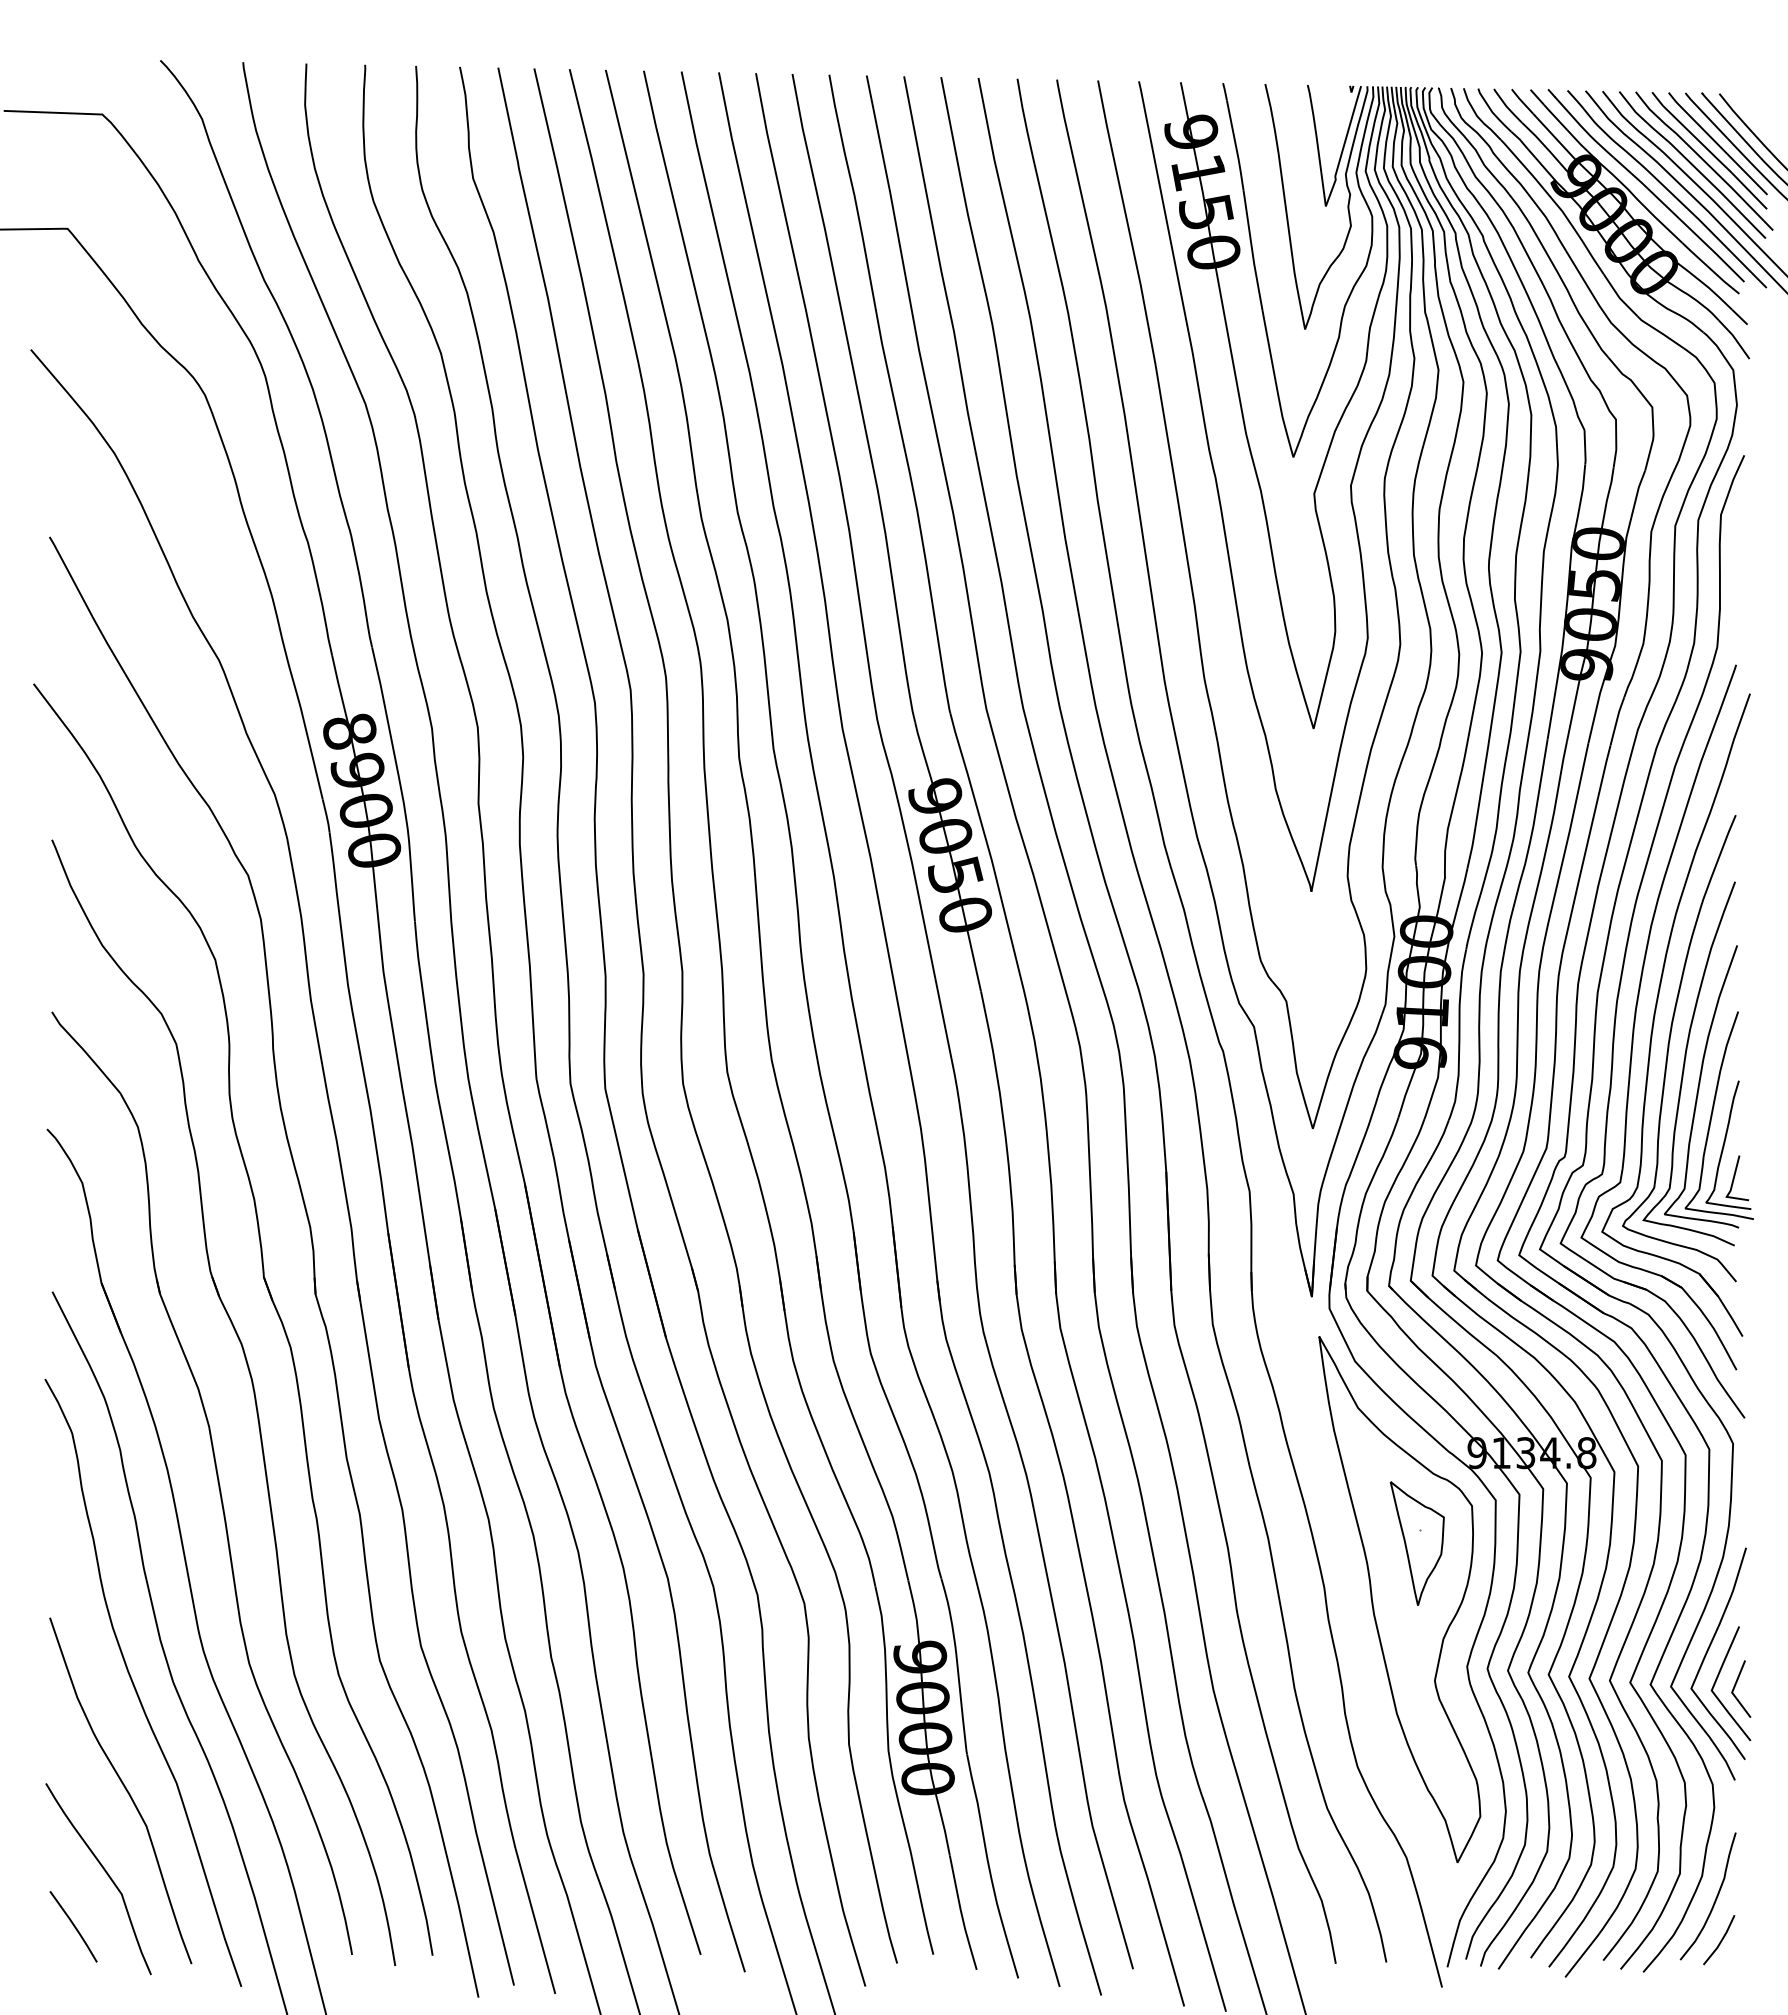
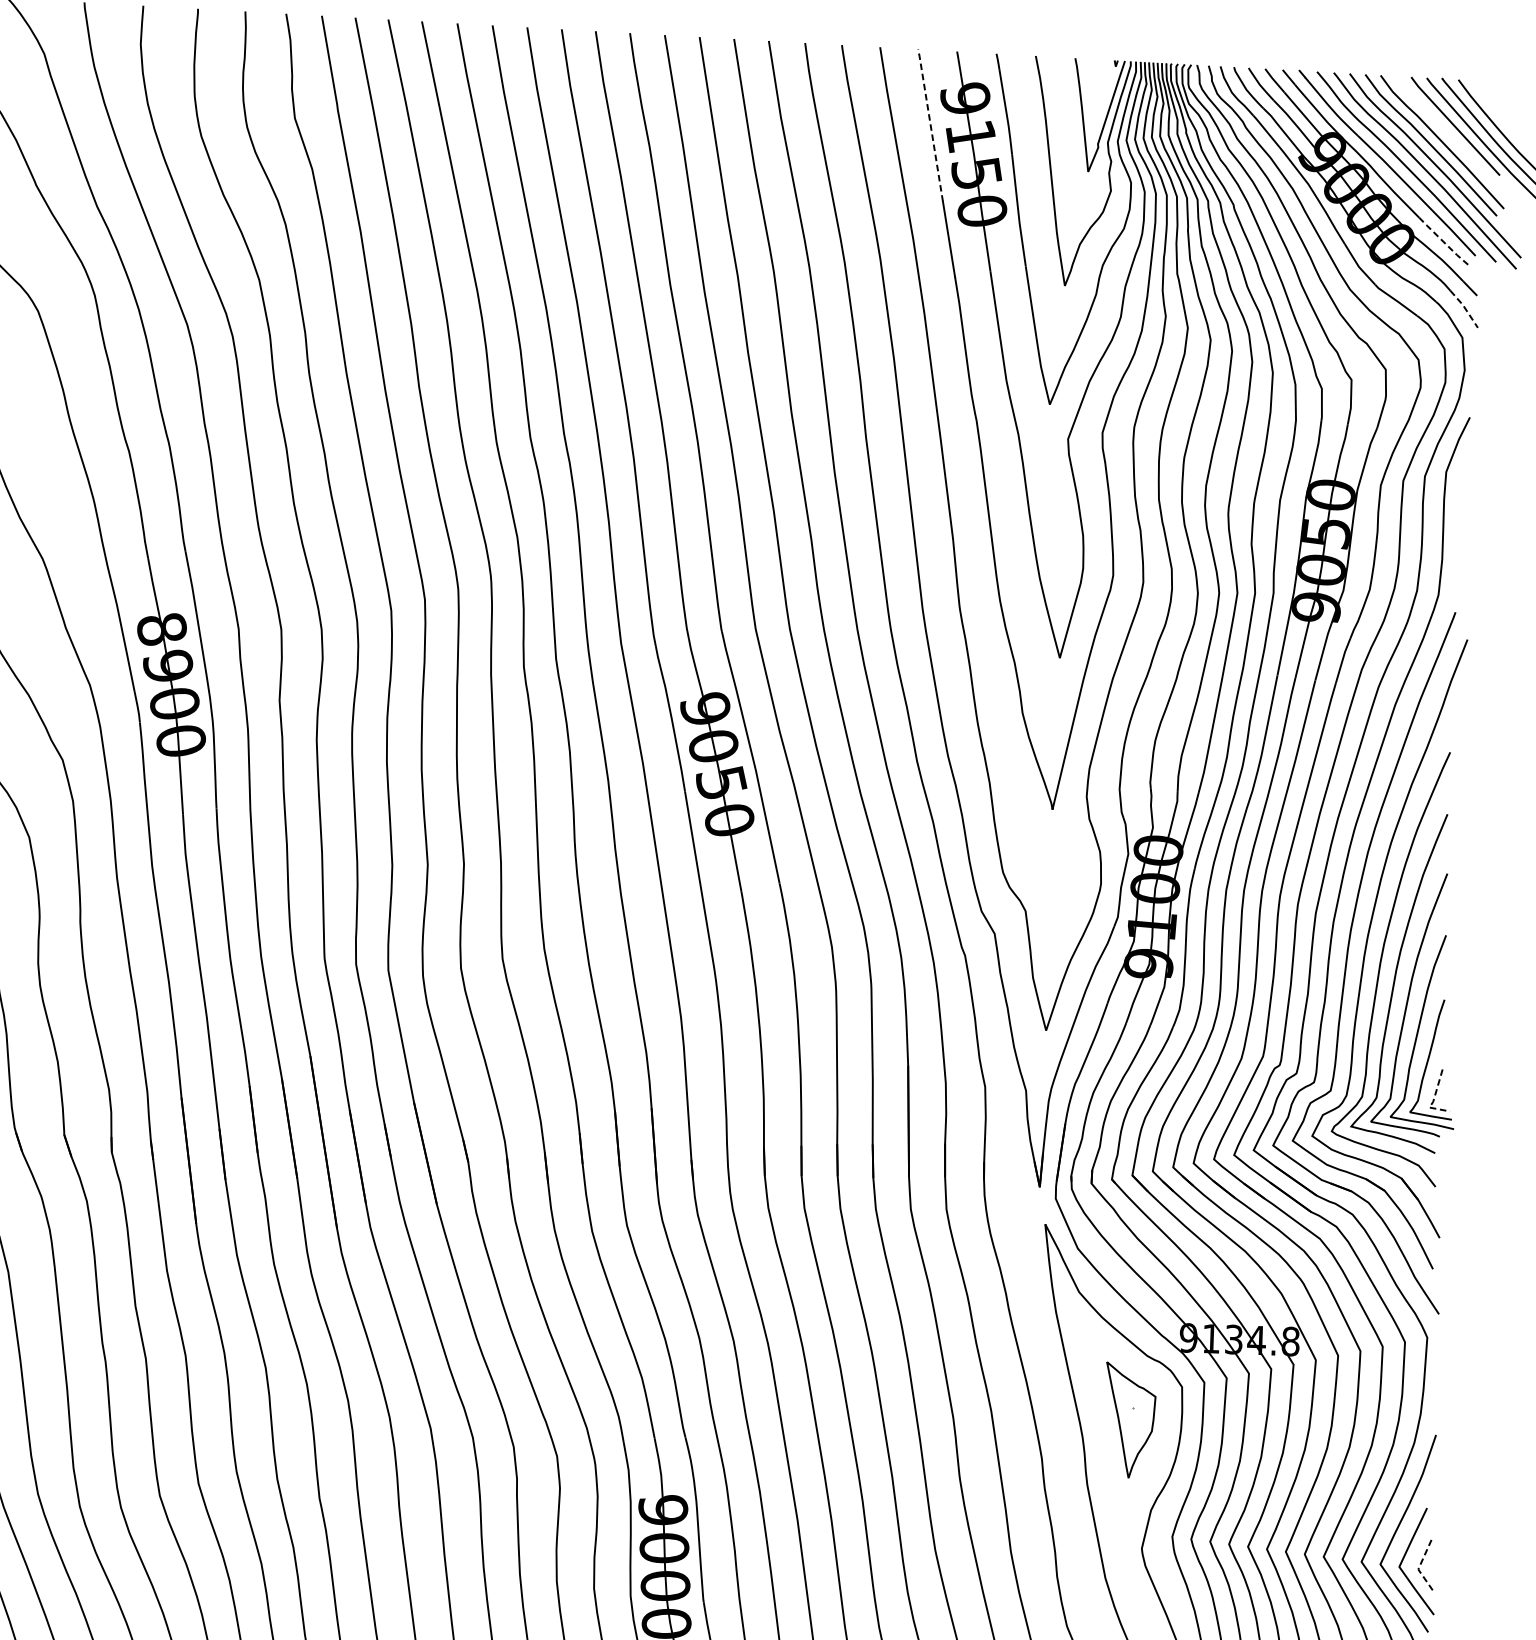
curve: (1709, 150) -> (1447, 132), removed
line: (1155, 161) -> (931, 124), solid -> dashed
line: (1710, 269) -> (1444, 243), solid -> dashed
line: (1734, 338) -> (1464, 308), solid -> dashed
line: (1731, 1188) -> (1434, 1099), solid -> dashed
line: (1732, 1691) -> (1418, 1568), solid -> dashed

